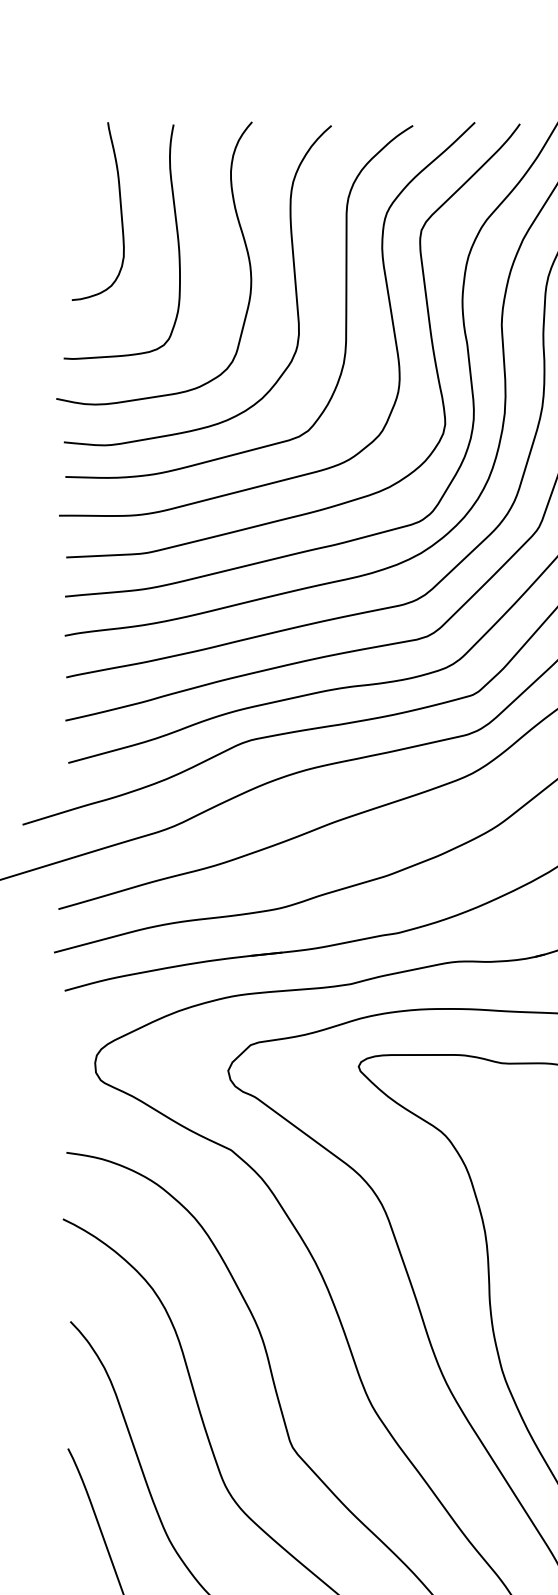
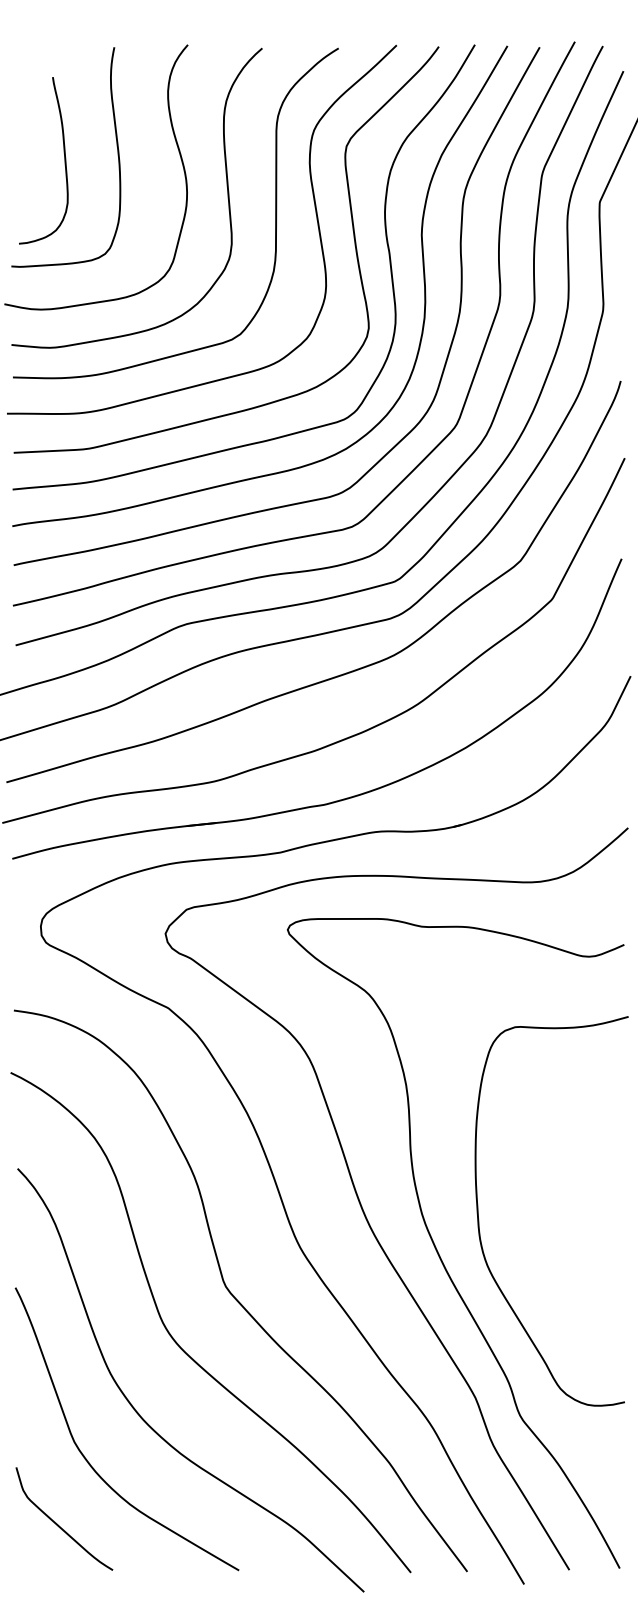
curve: (120, 211) -> (64, 160), moved

